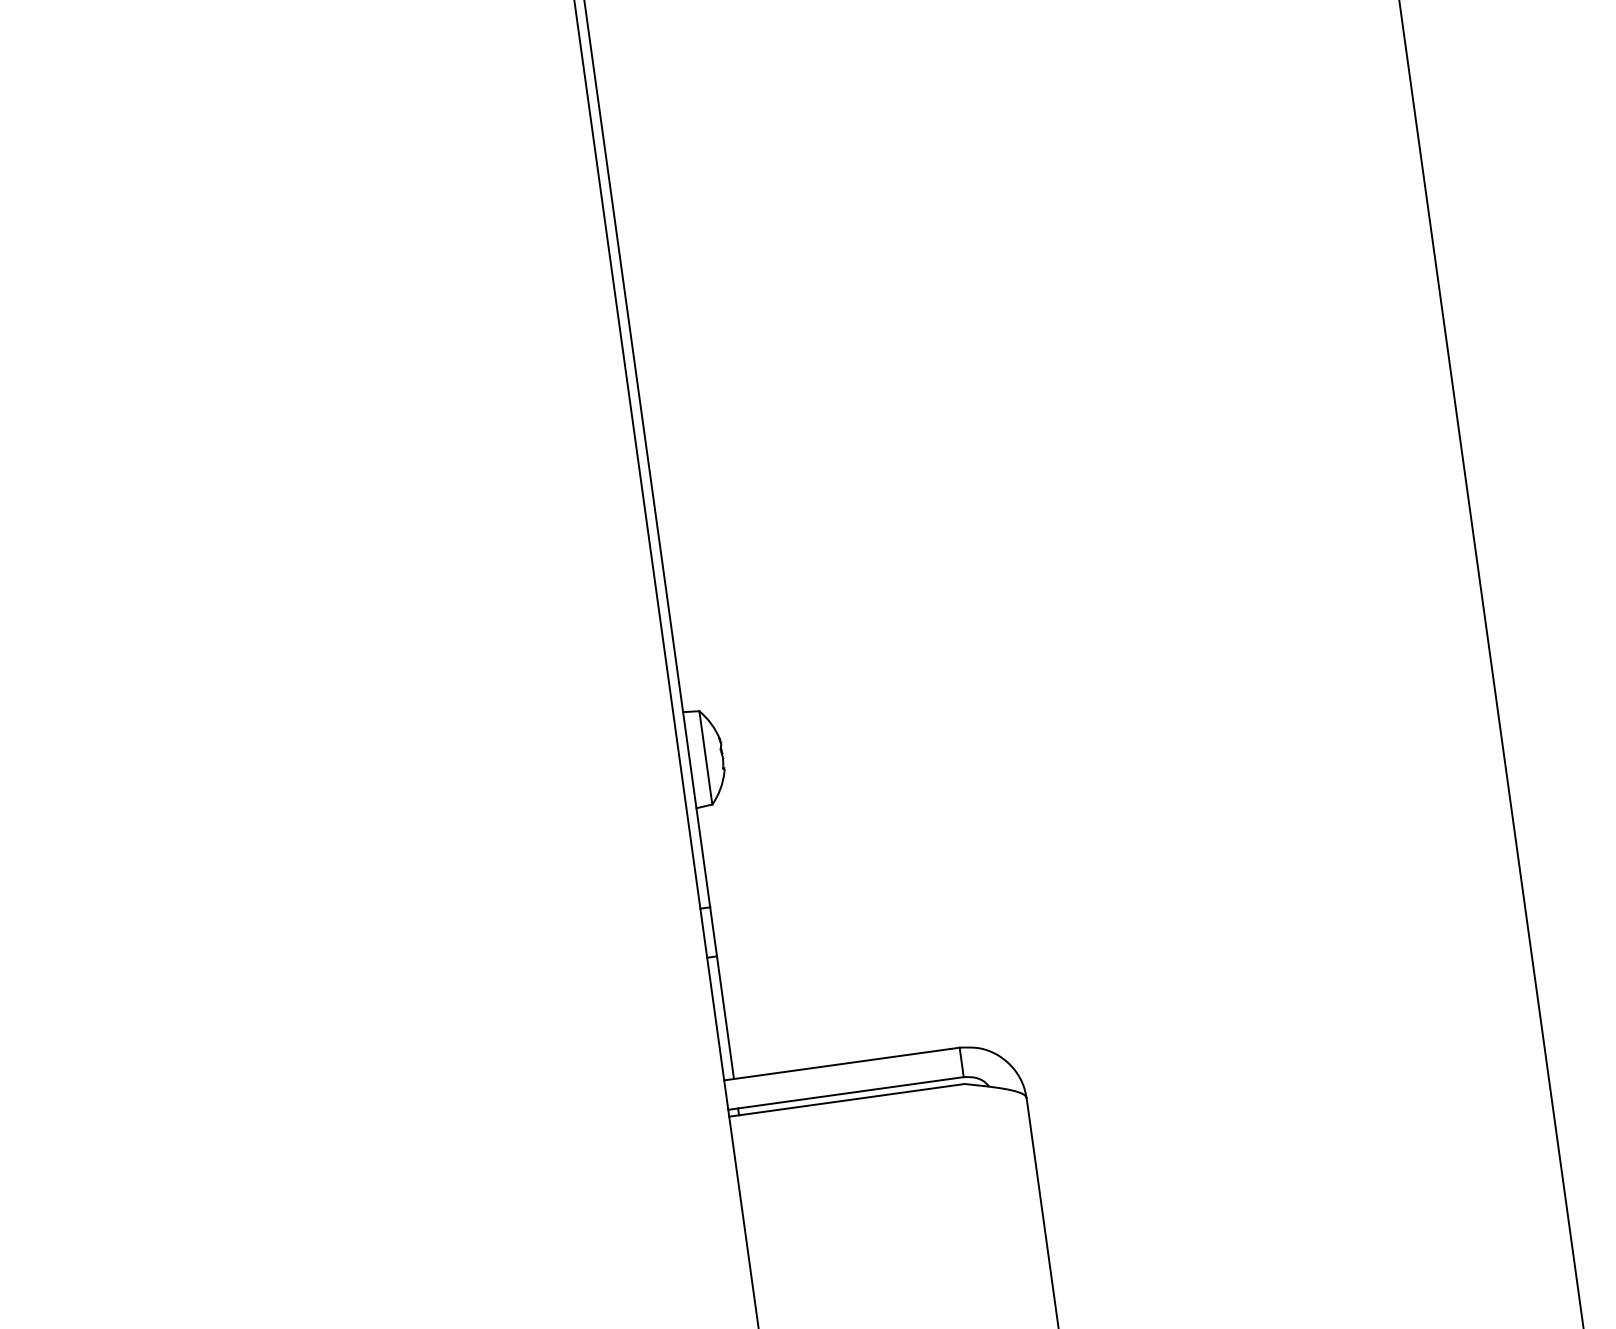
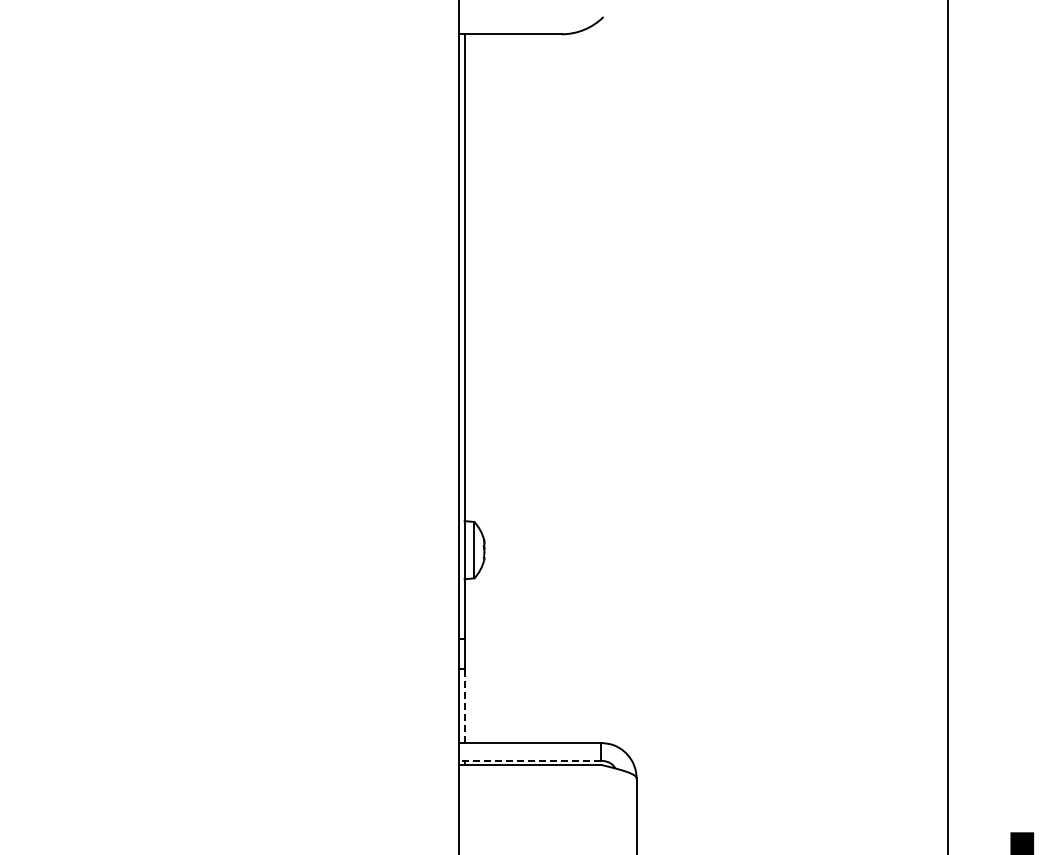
line: (725, 1017) -> (464, 705), solid -> dashed
line: (845, 1093) -> (529, 760), solid -> dashed

